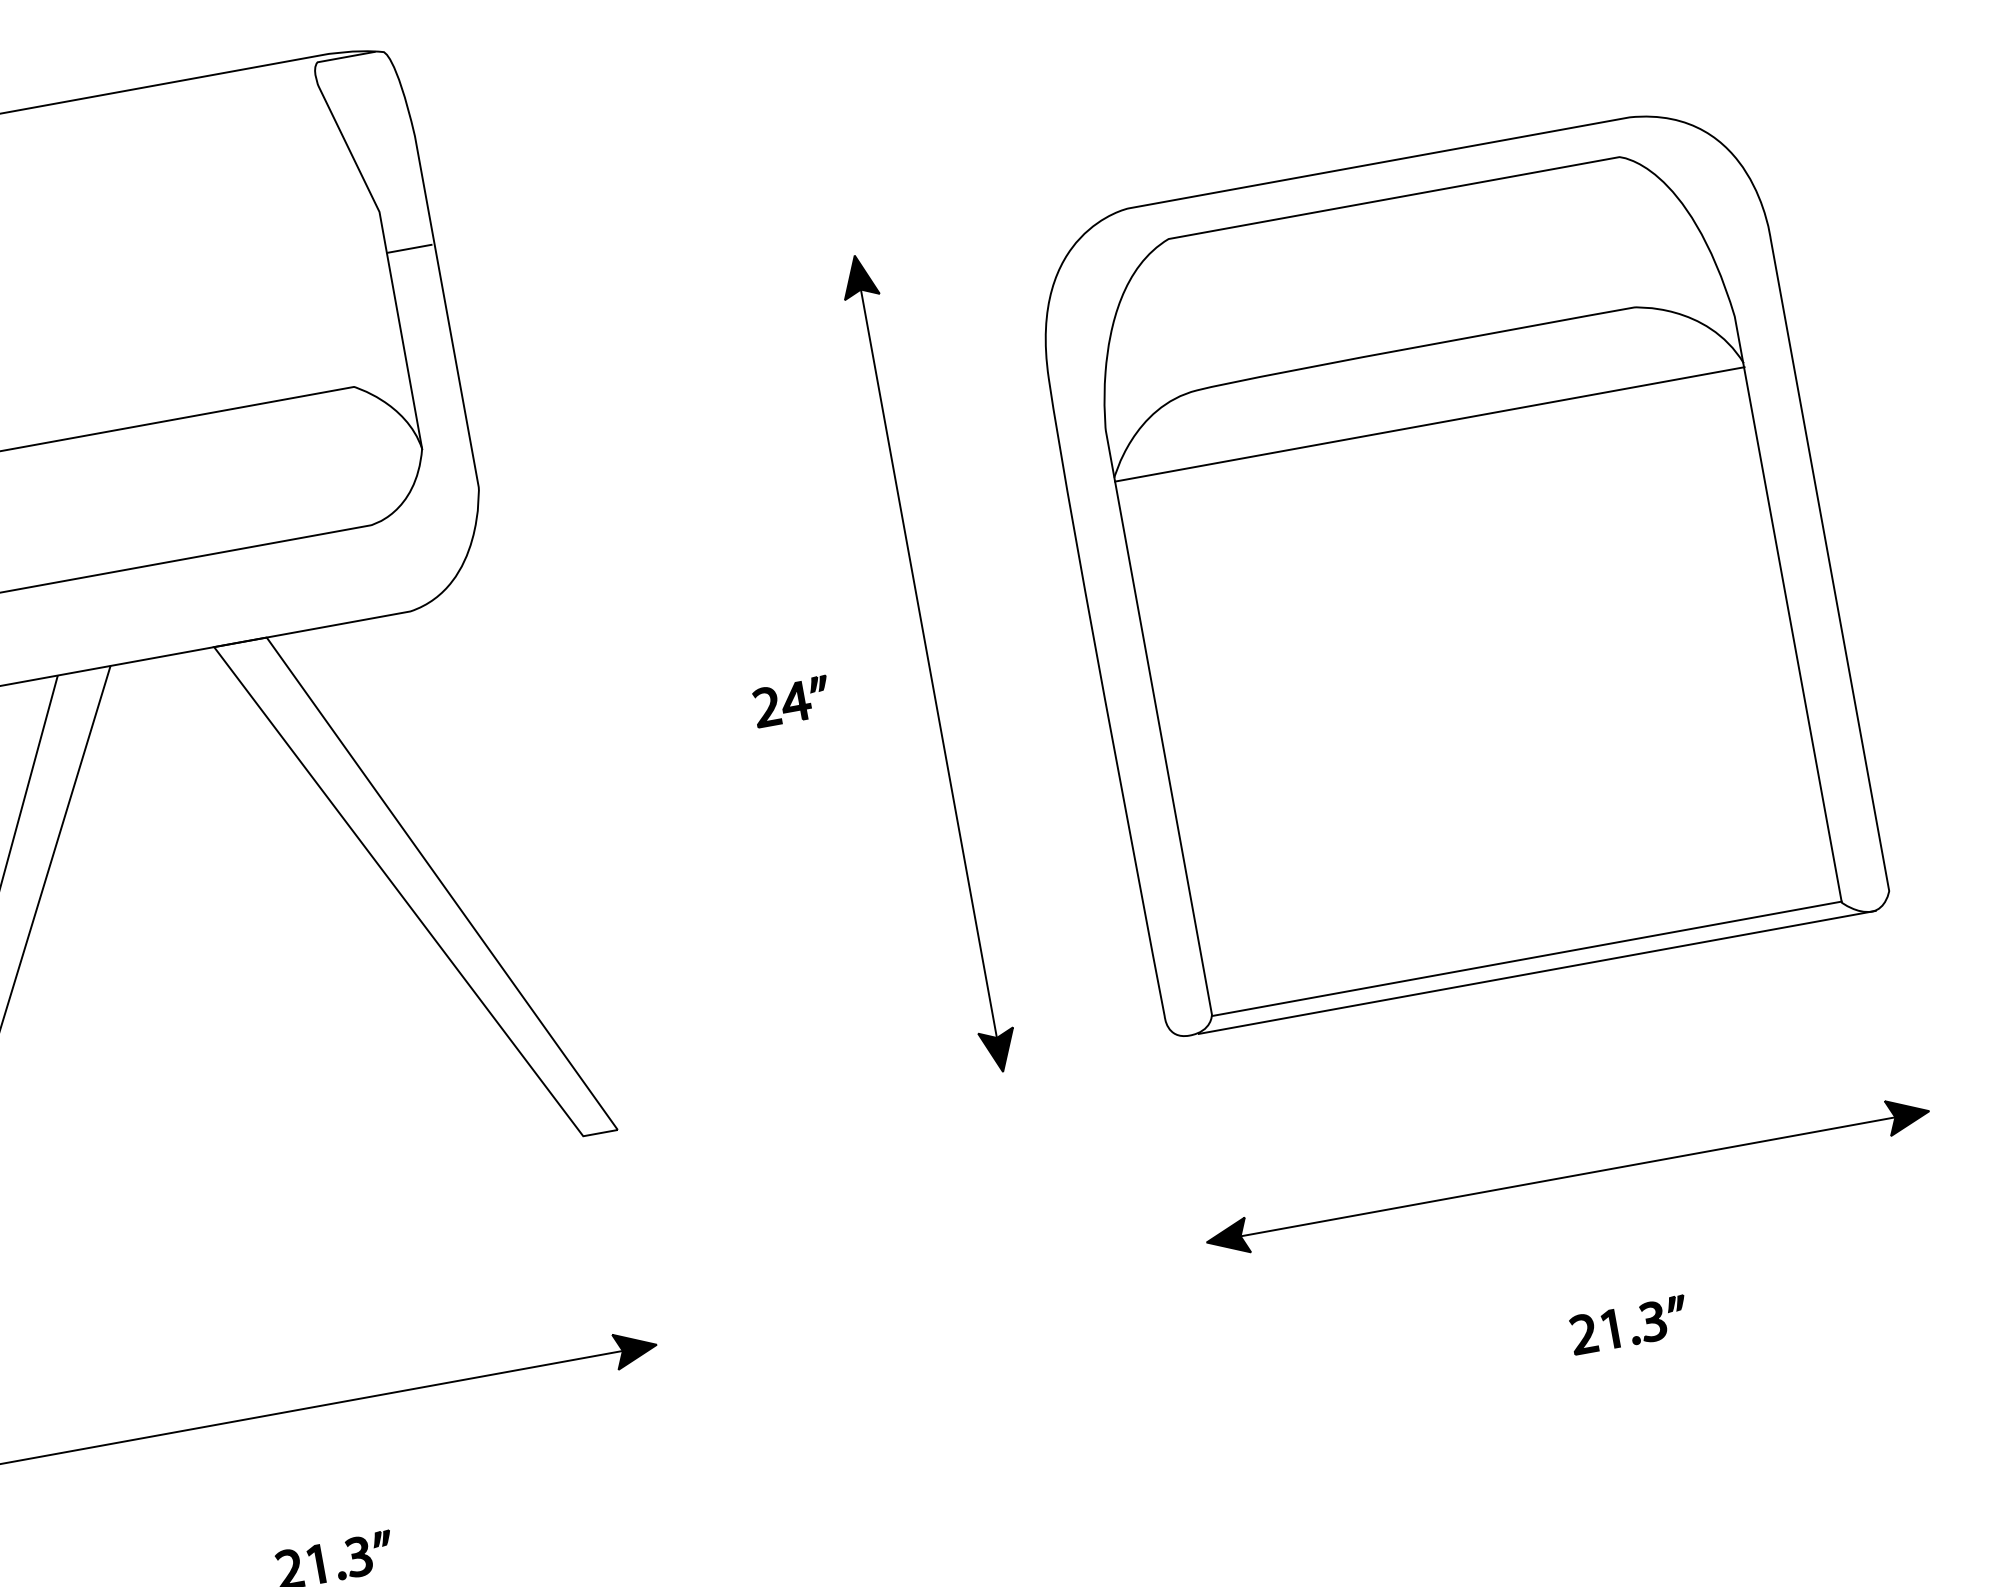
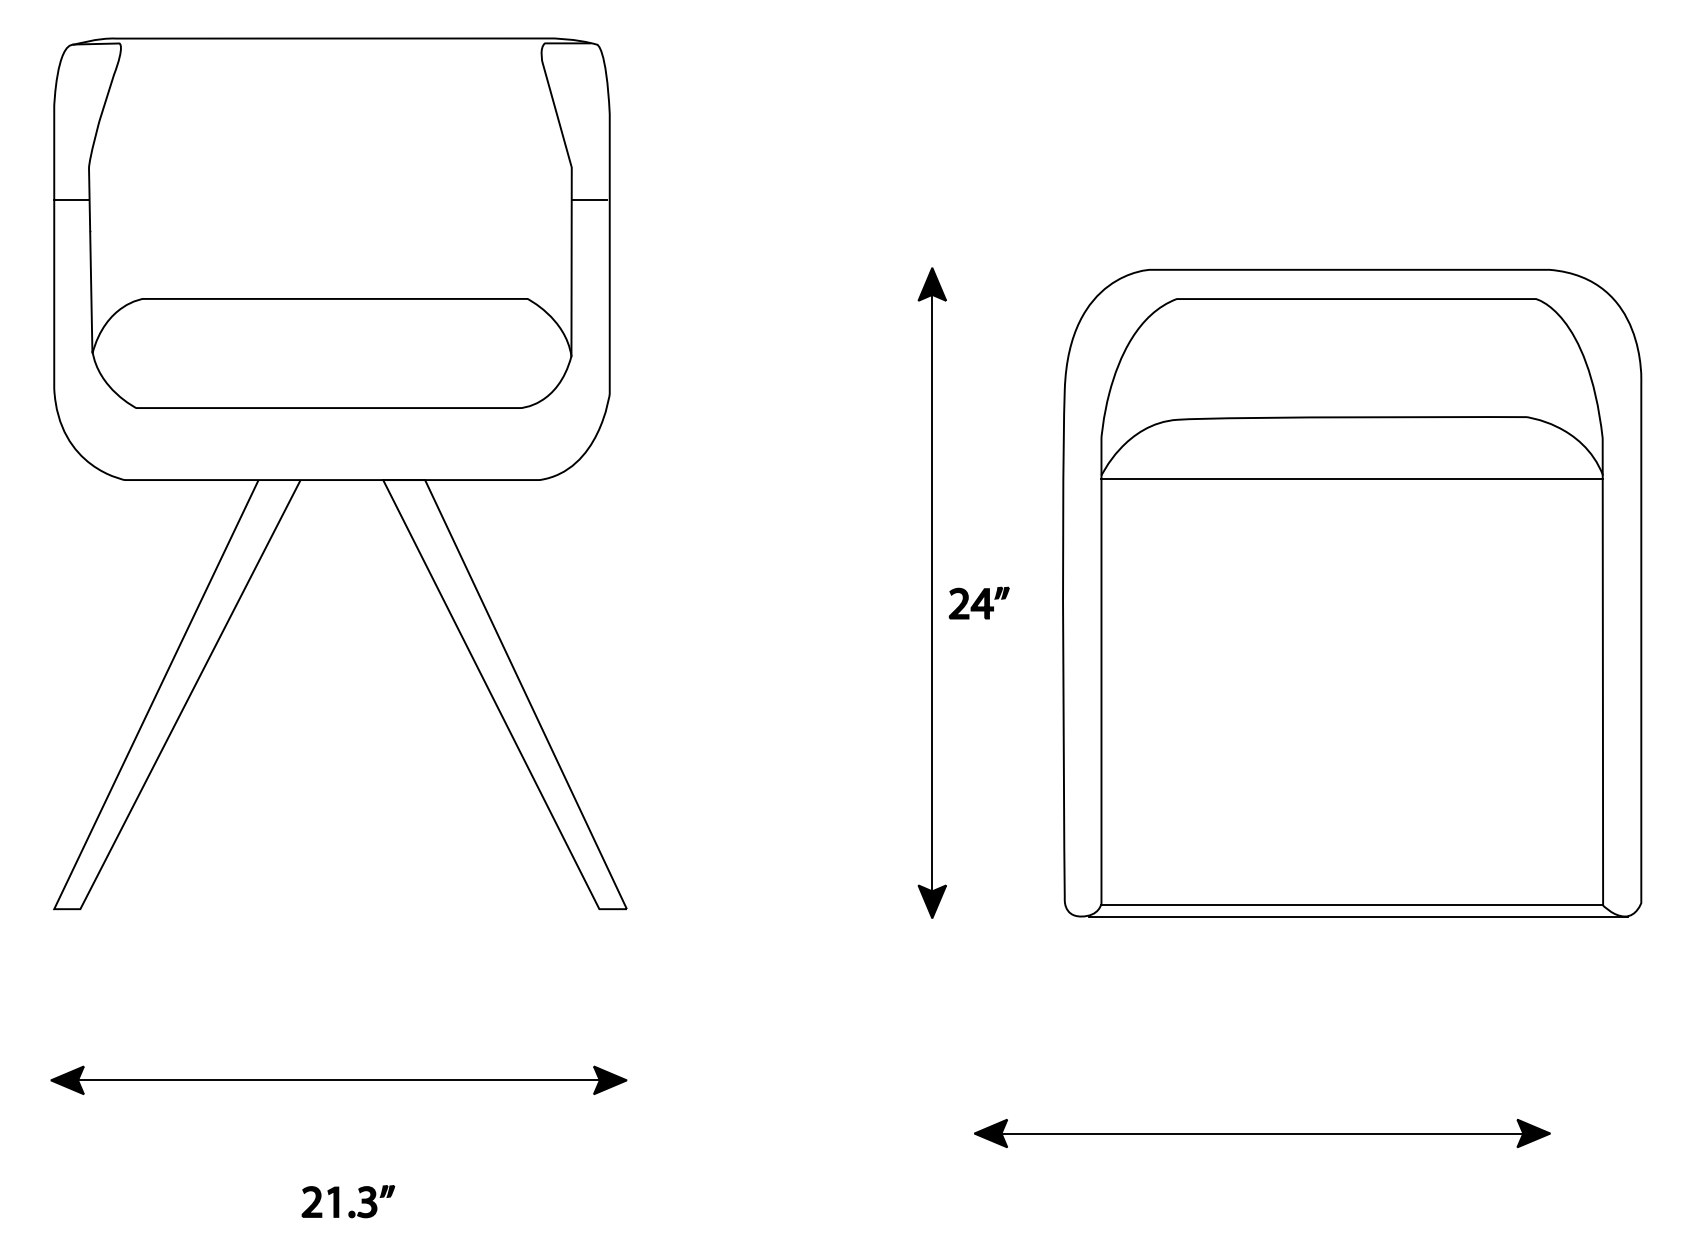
part: (790, 701) -> (978, 602), moved
part: (1568, 1176) -> (1262, 1133), moved
part: (1617, 1327) -> (1370, 1201), removed

